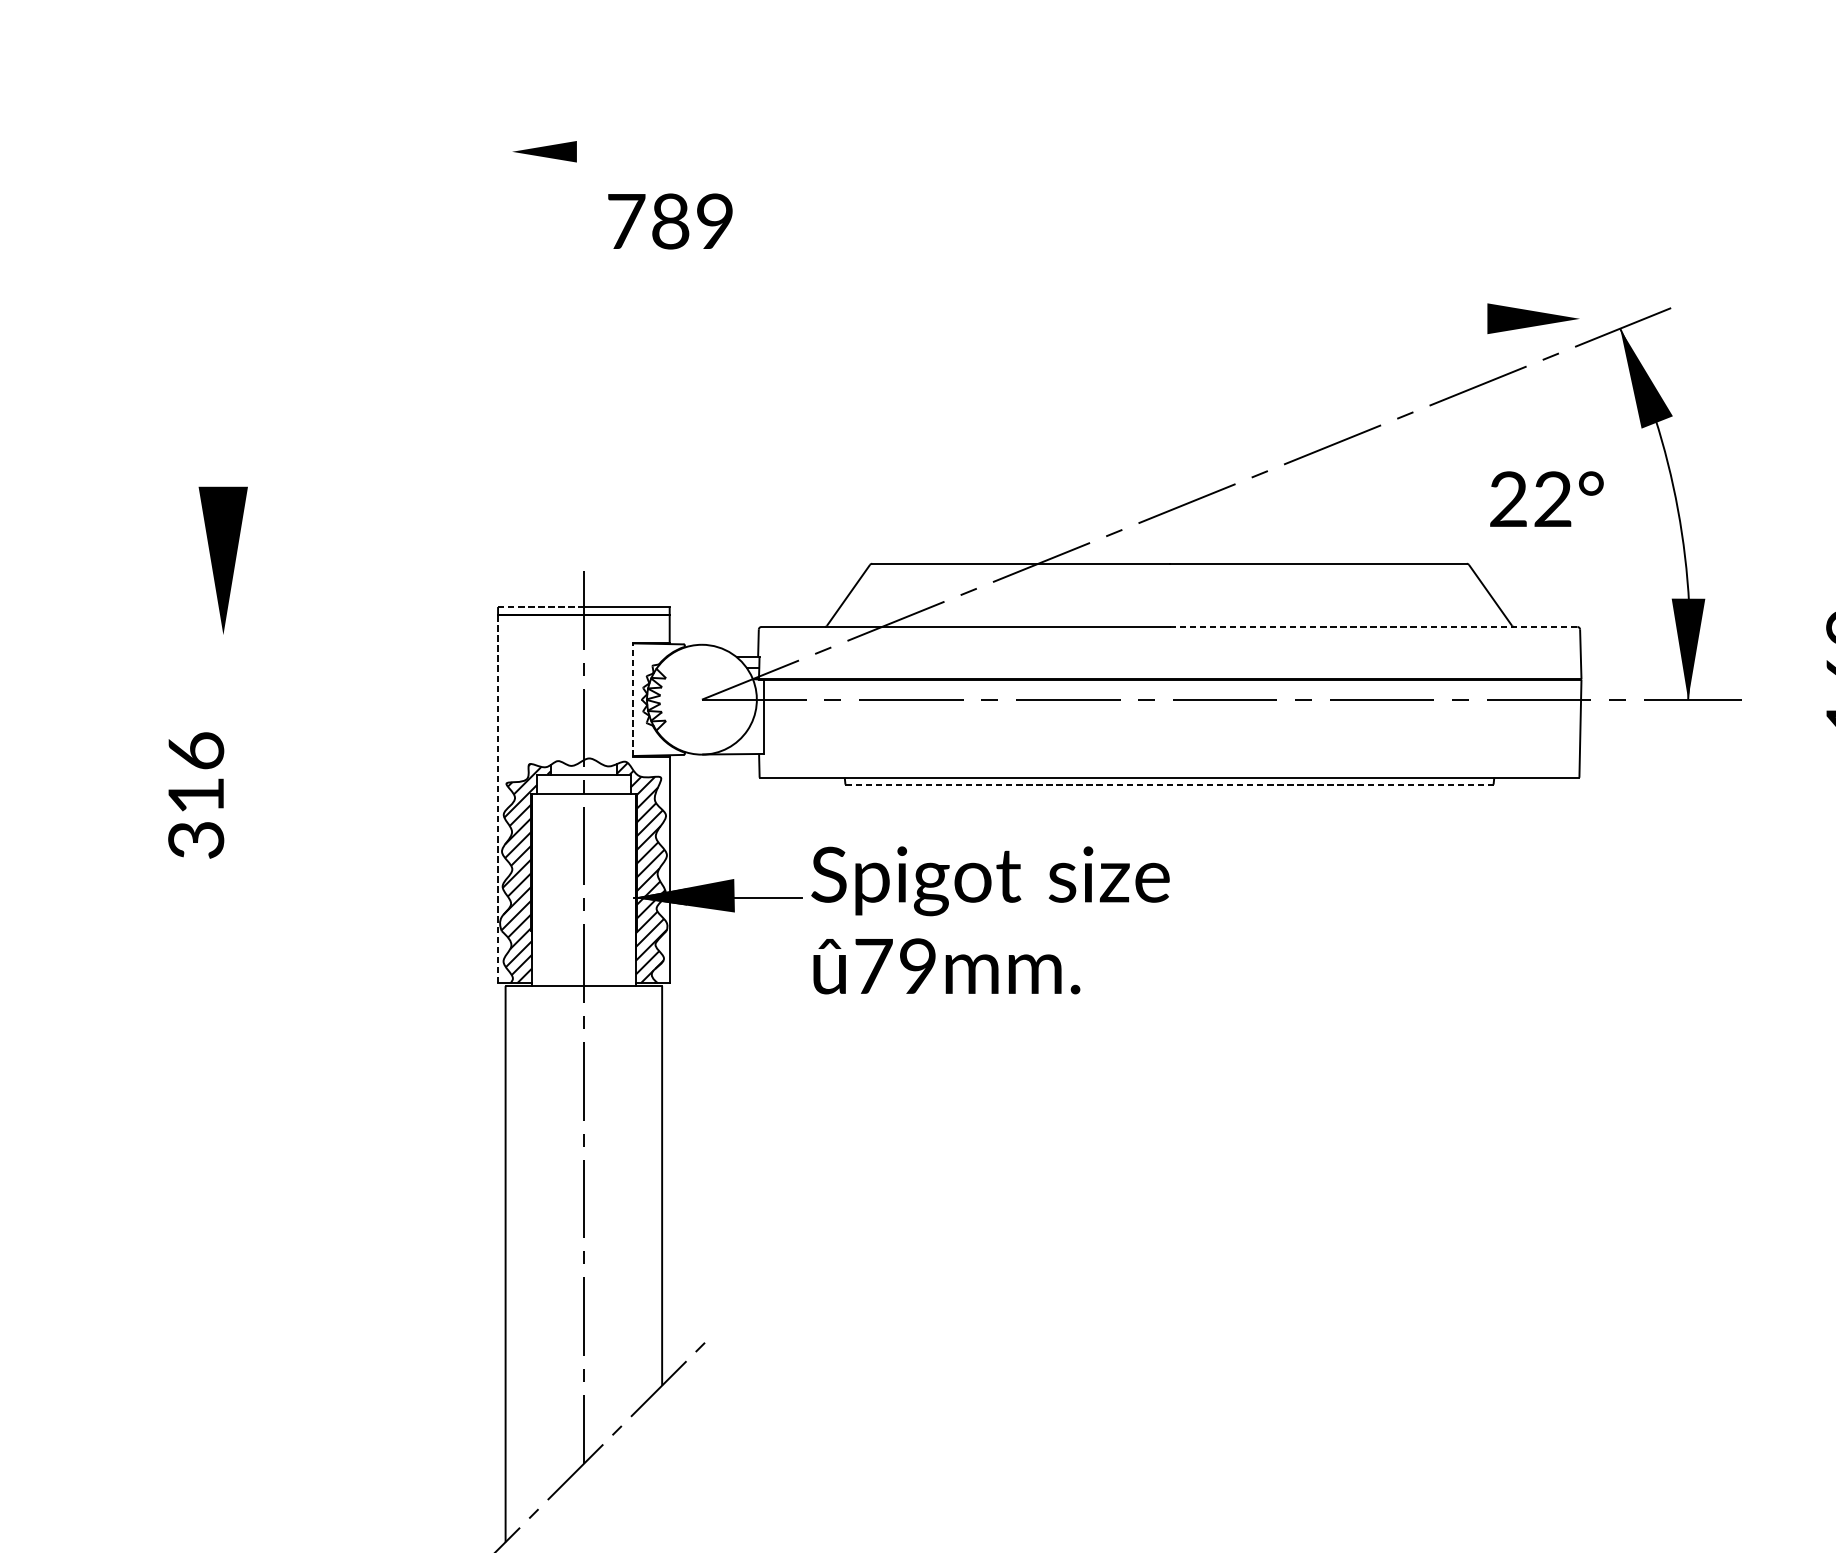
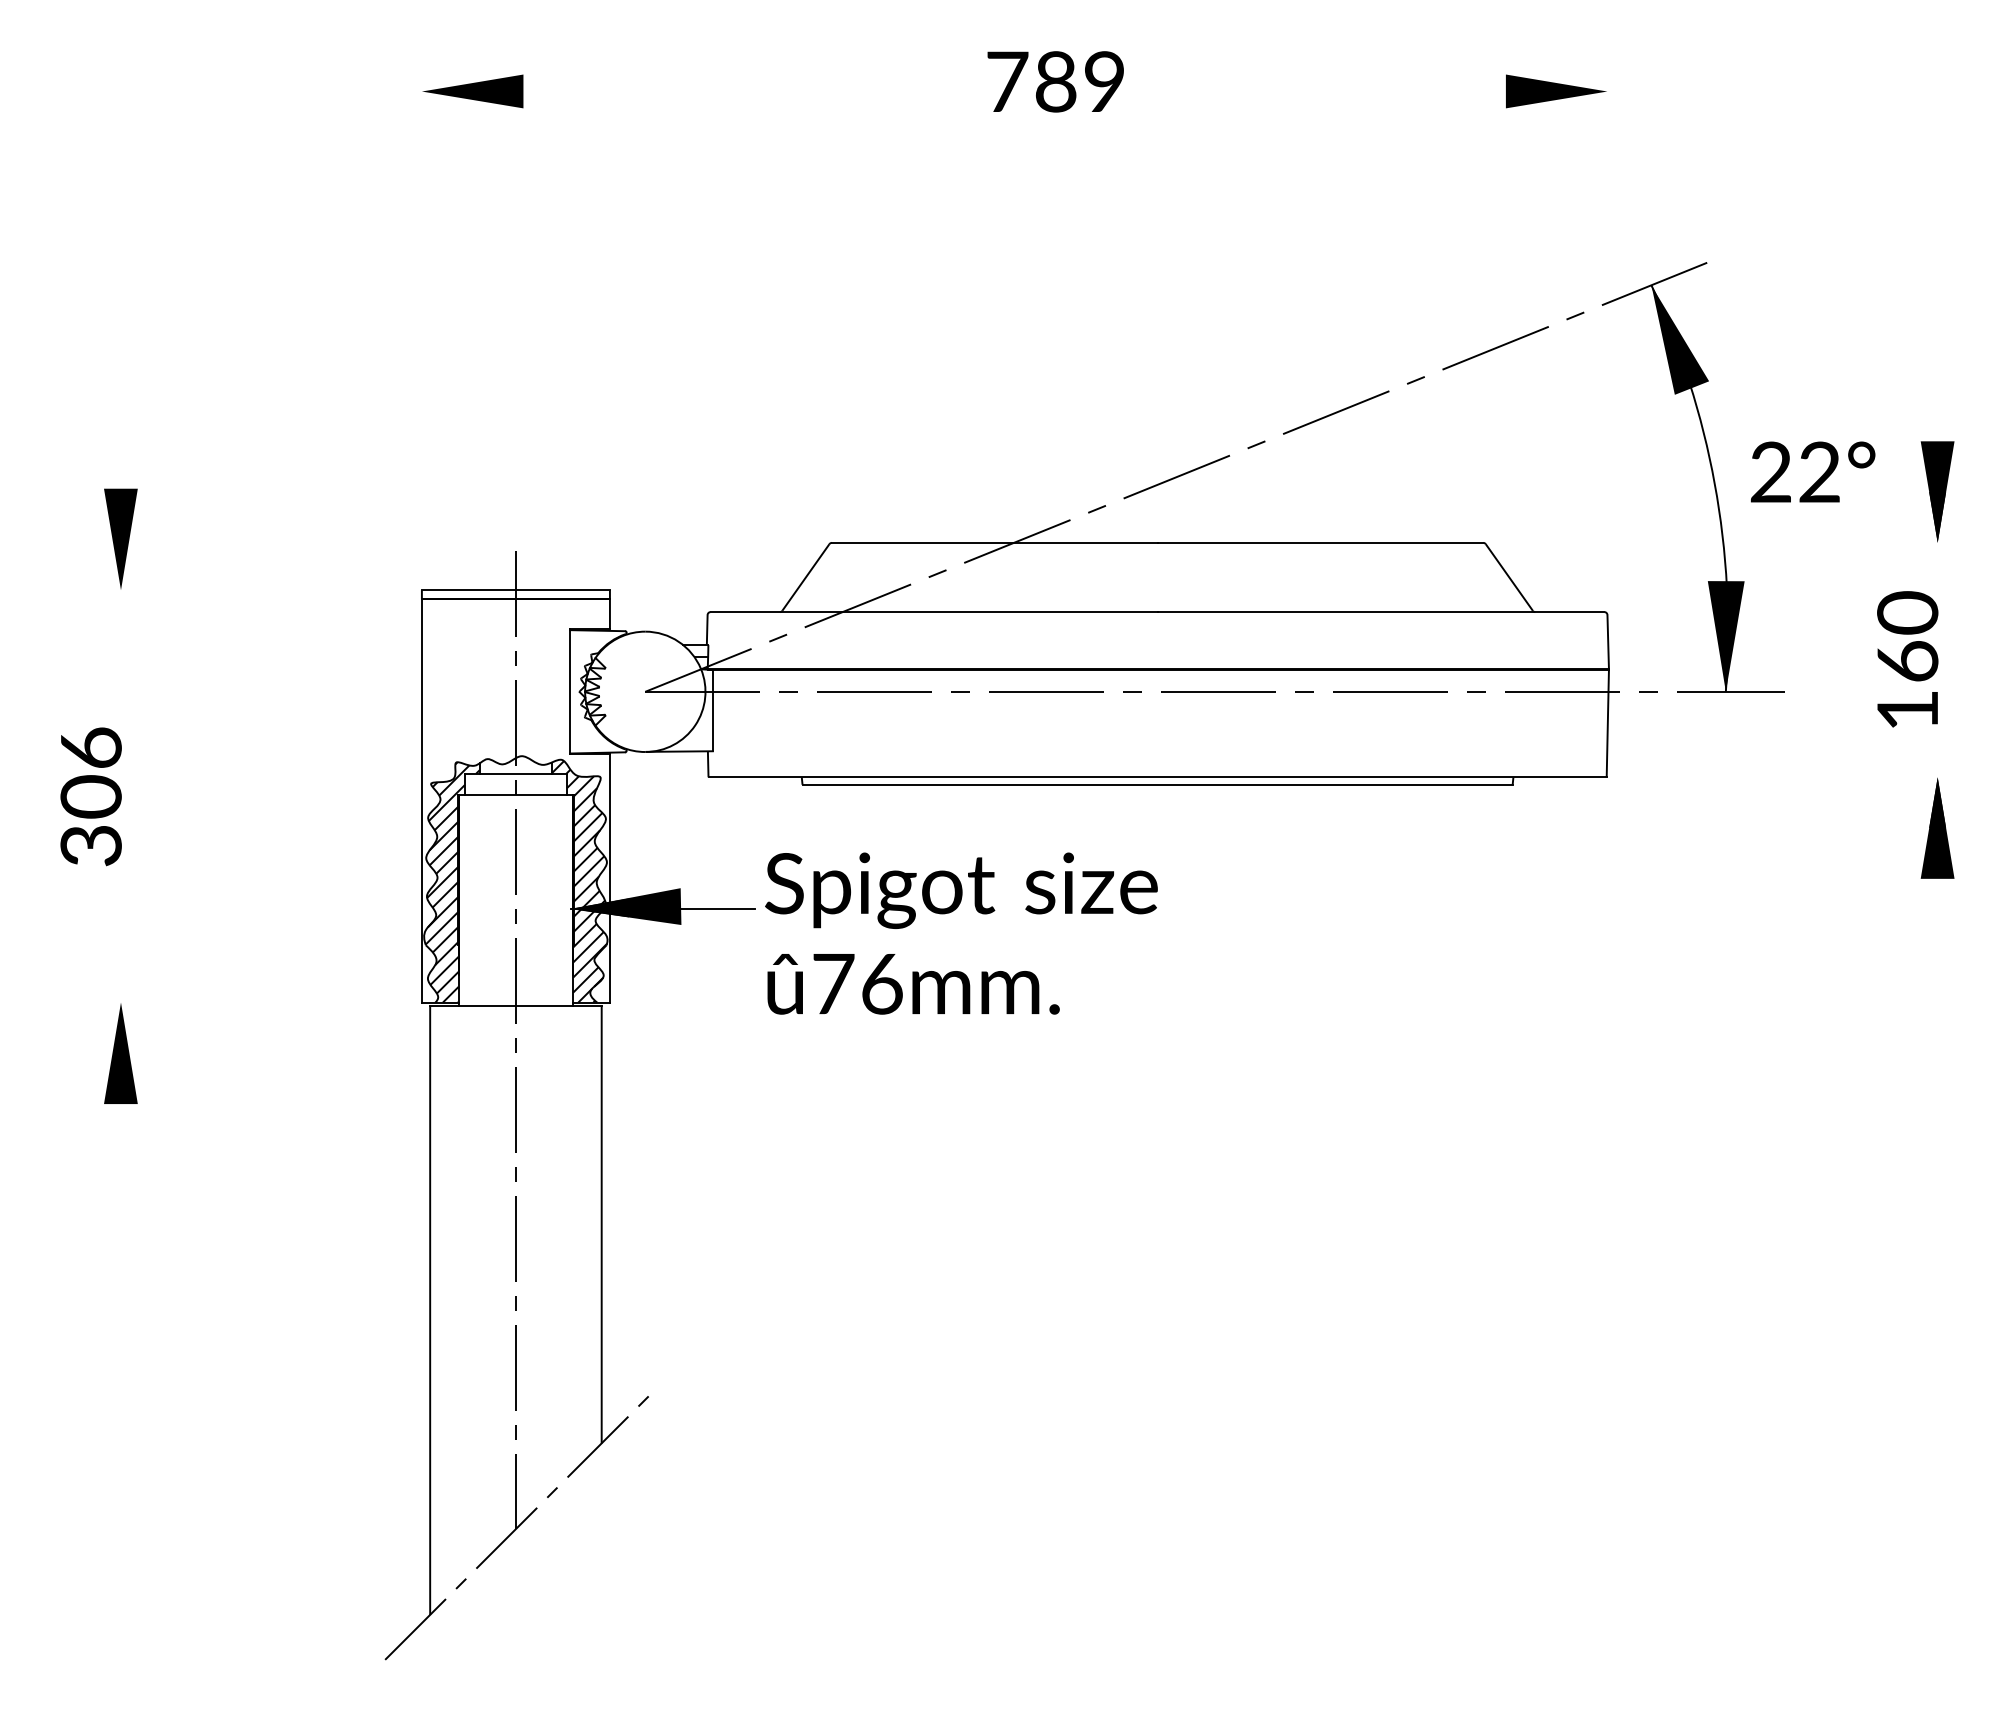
part: (544, 151) -> (472, 91), size x1.43
text: (670, 221) -> (1055, 81), moved
part: (1533, 318) -> (1556, 91), moved
text: (1547, 498) -> (1813, 471), moved
part: (222, 559) -> (120, 538), size x0.62
line: (541, 607) -> (469, 590), dashed -> solid
line: (1373, 627) -> (1381, 612), dashed -> solid
line: (633, 699) -> (570, 691), dashed -> solid
line: (1170, 784) -> (1158, 784), dashed -> solid
text: (195, 795) -> (90, 796), 316 -> 306
line: (497, 798) -> (421, 800), dashed -> solid
text: (918, 965) -> (882, 983), 79mm. -> 76mm.
part: (222, 1029) -> (120, 1053), added

